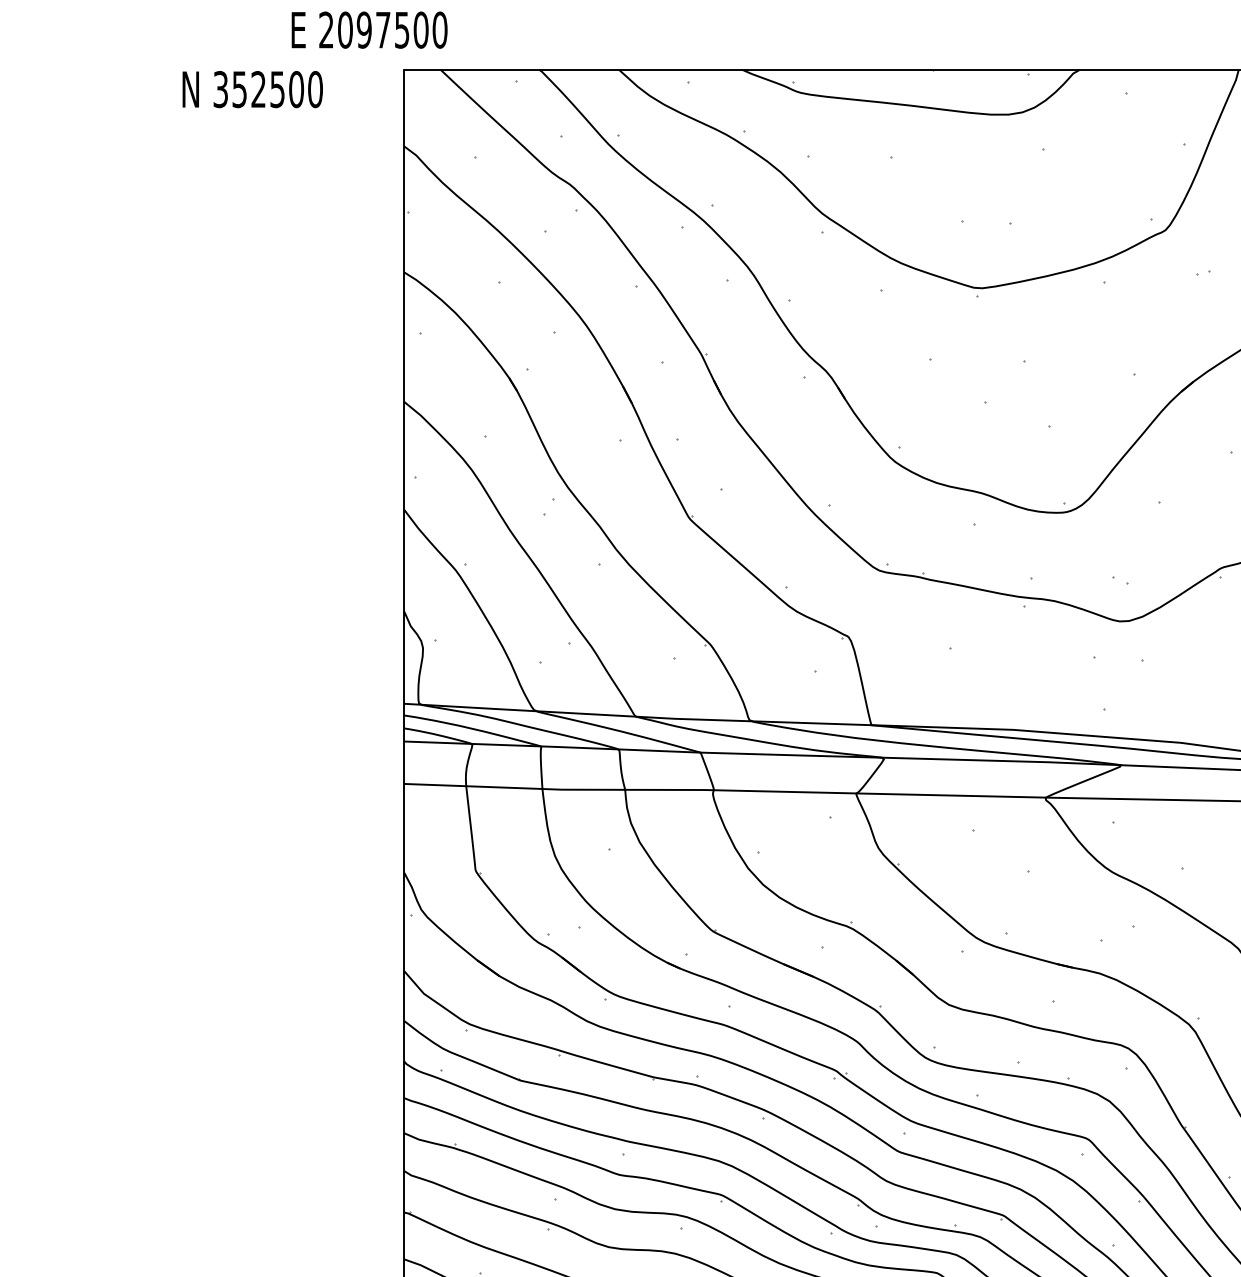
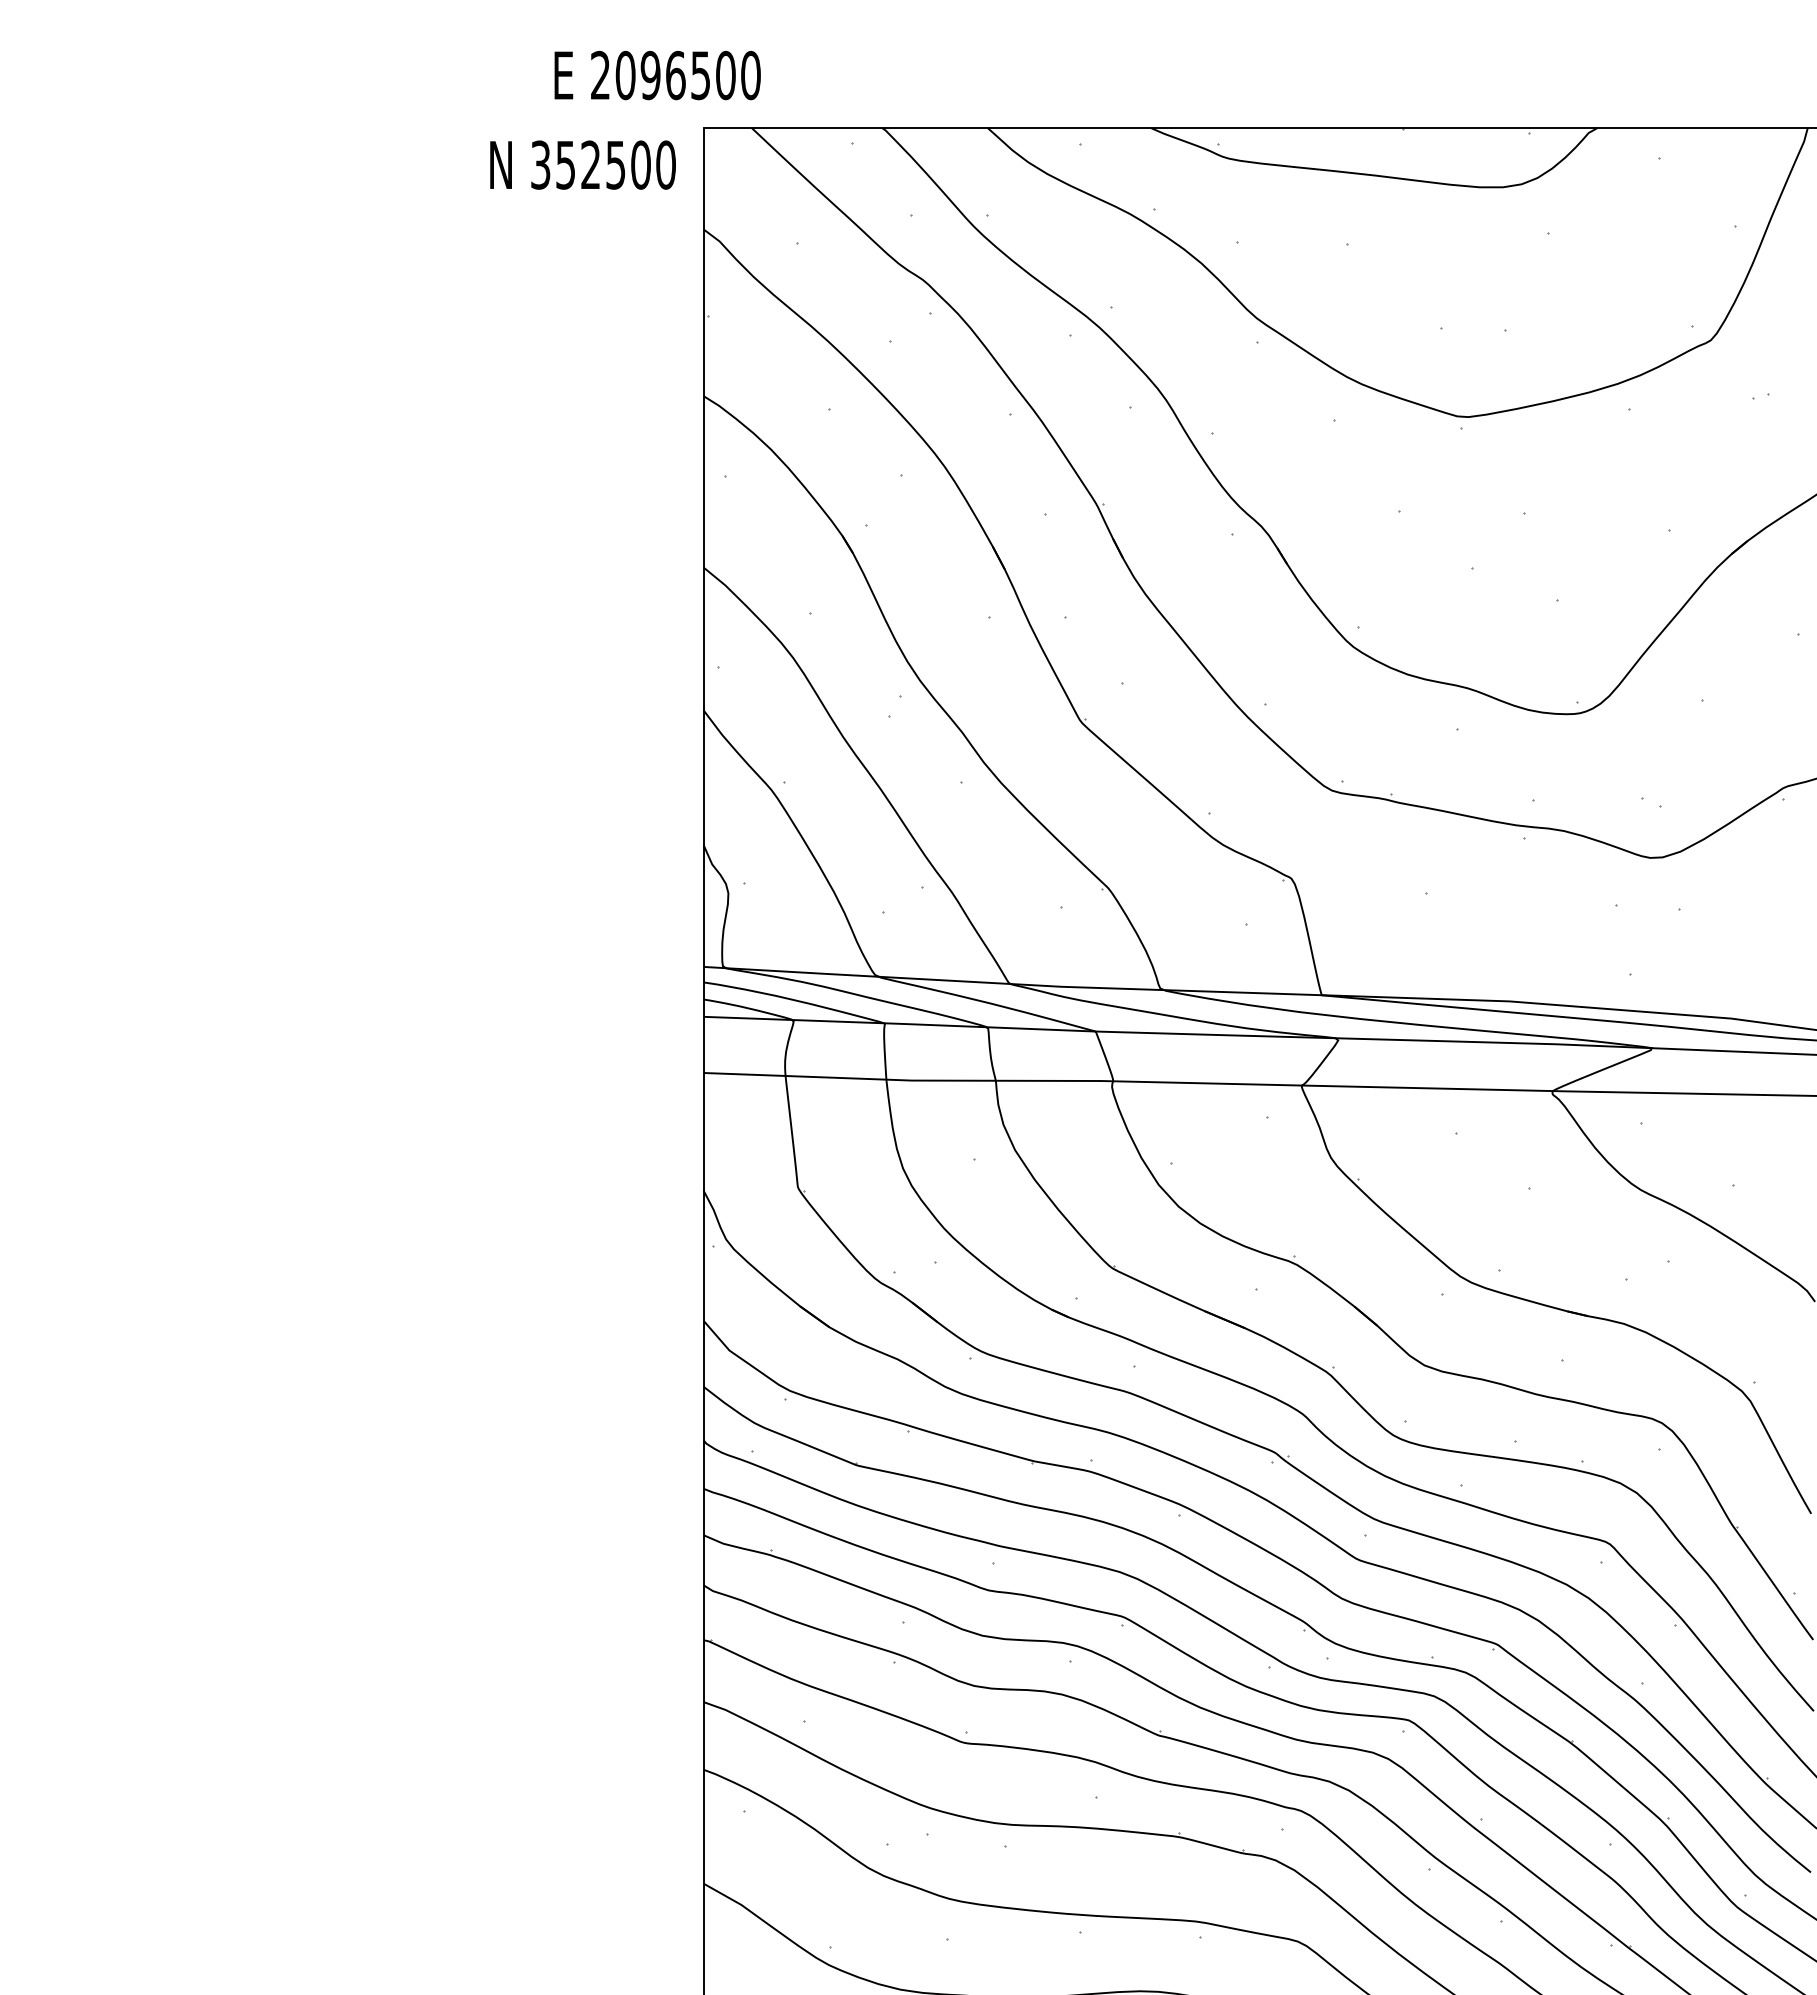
text: (383, 30) -> (675, 75), 2097500 -> 2096500
text: (252, 89) -> (582, 164), moved

